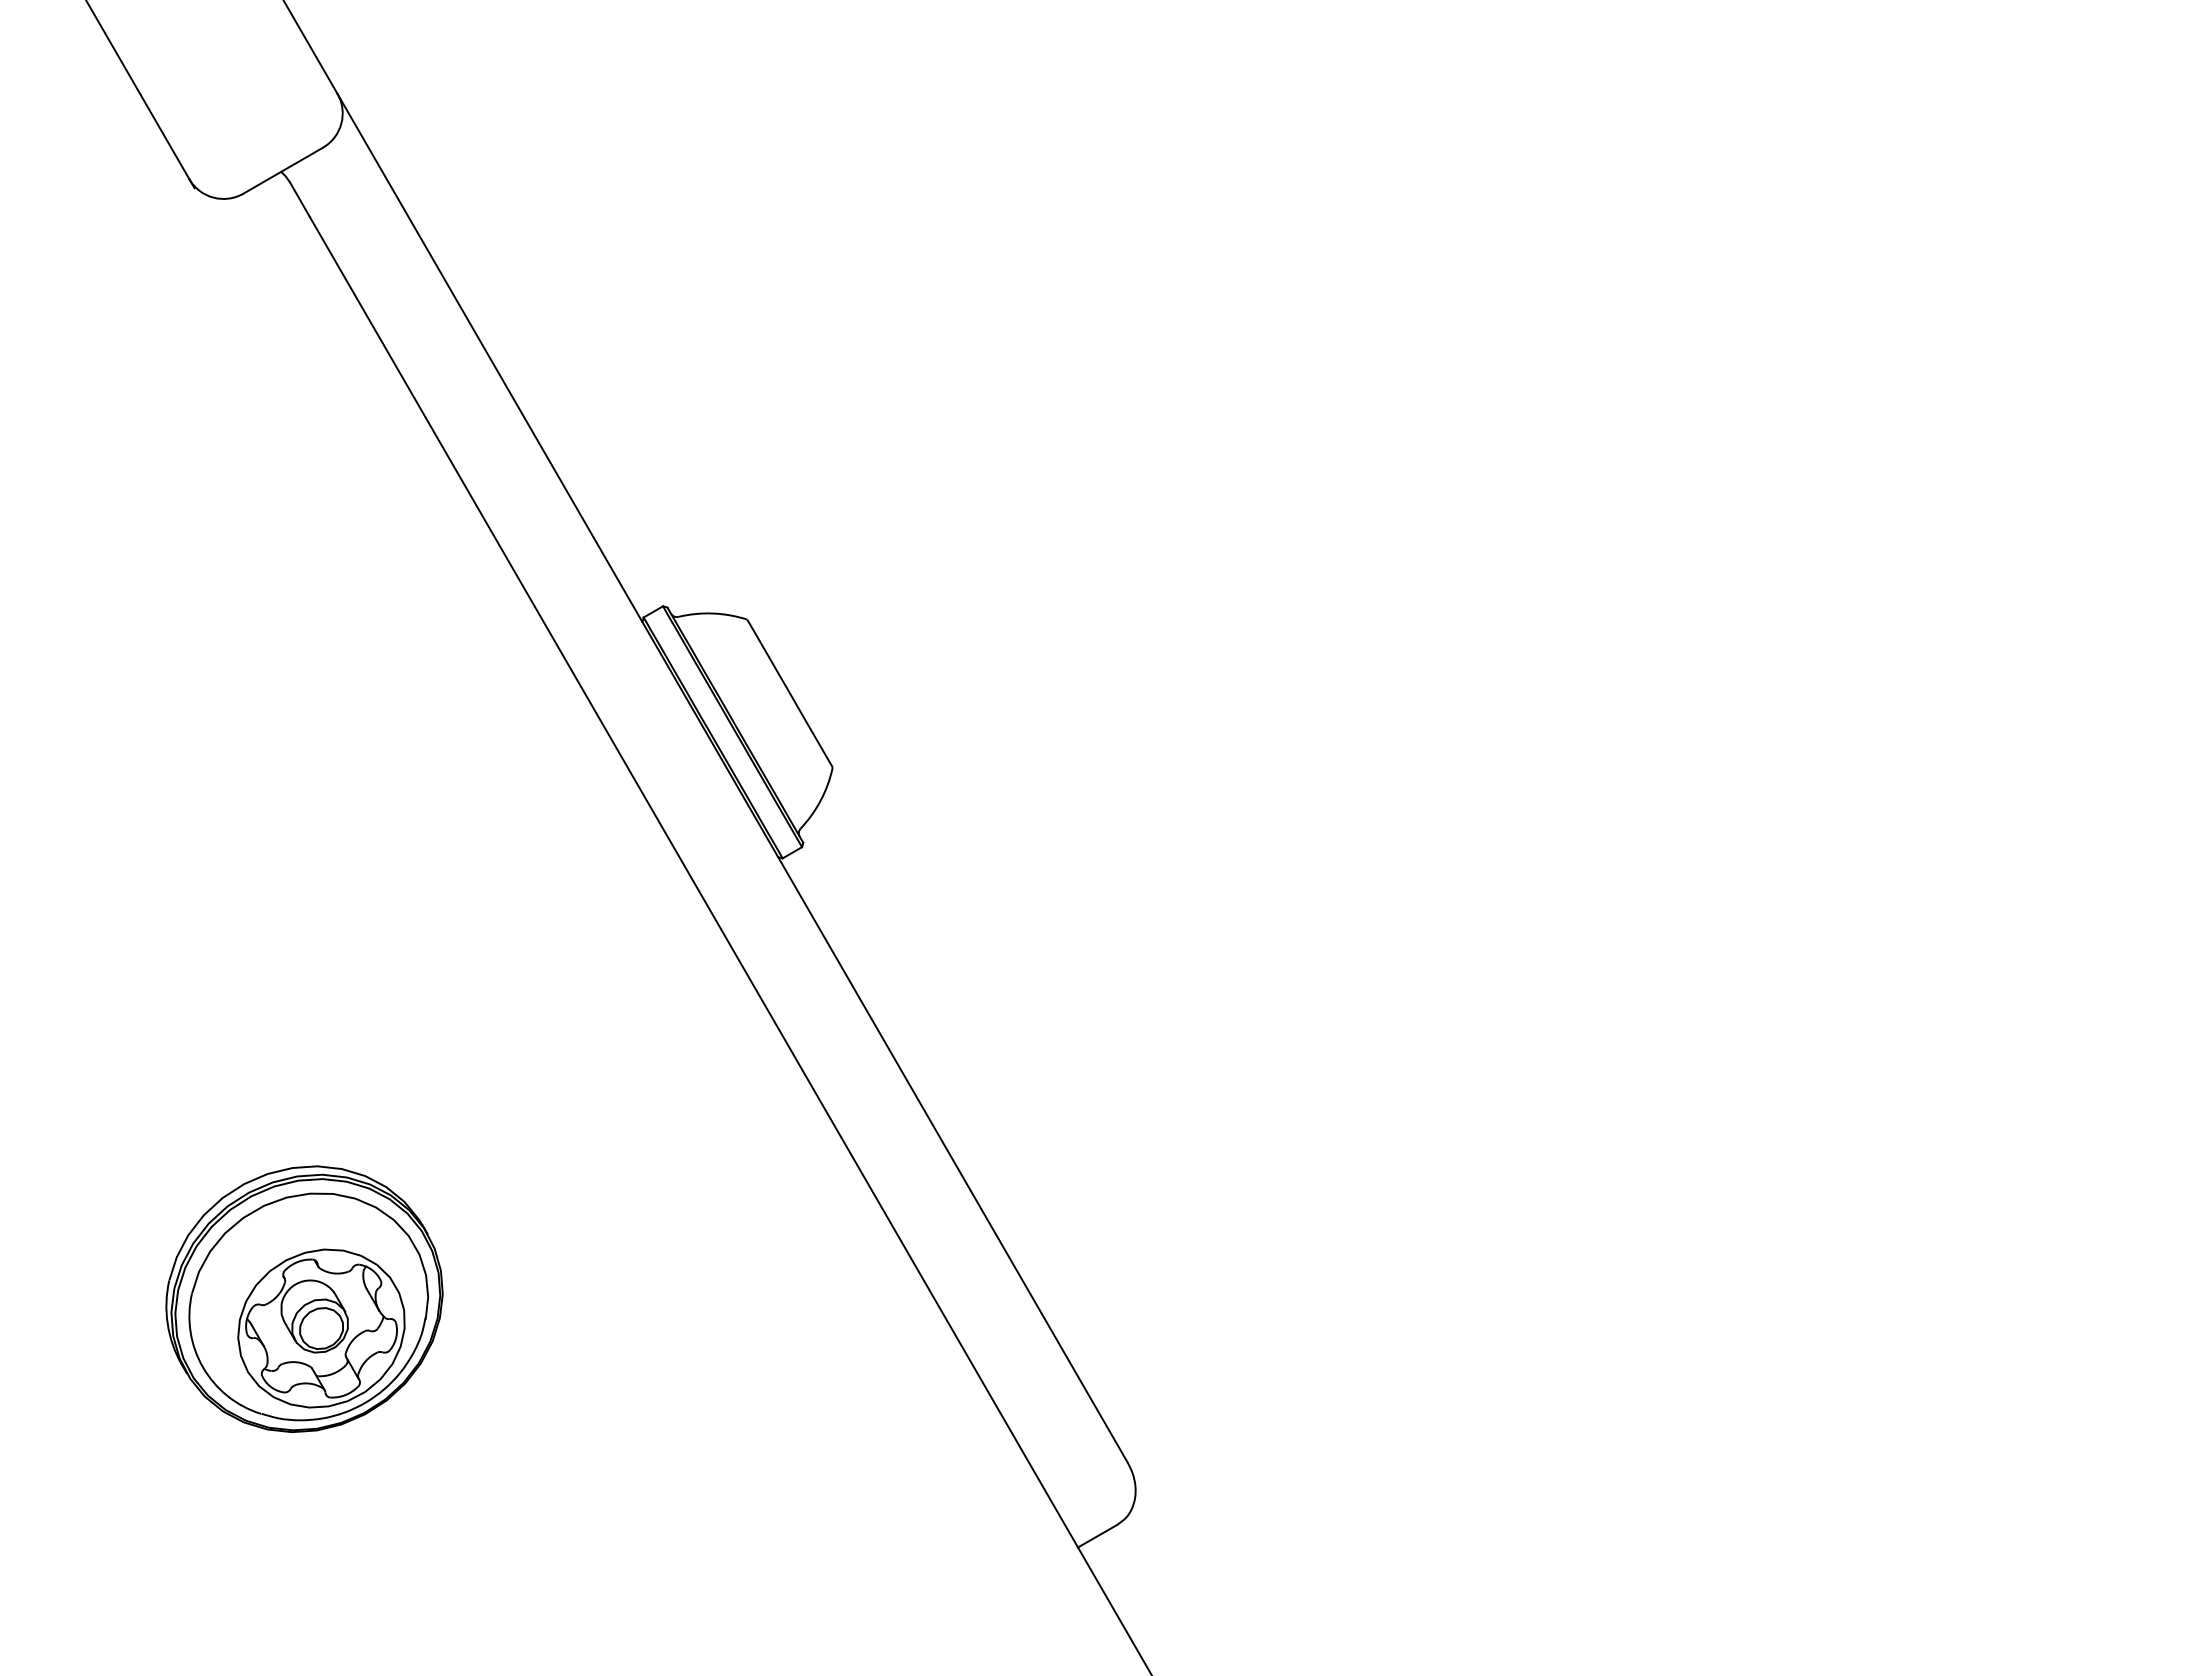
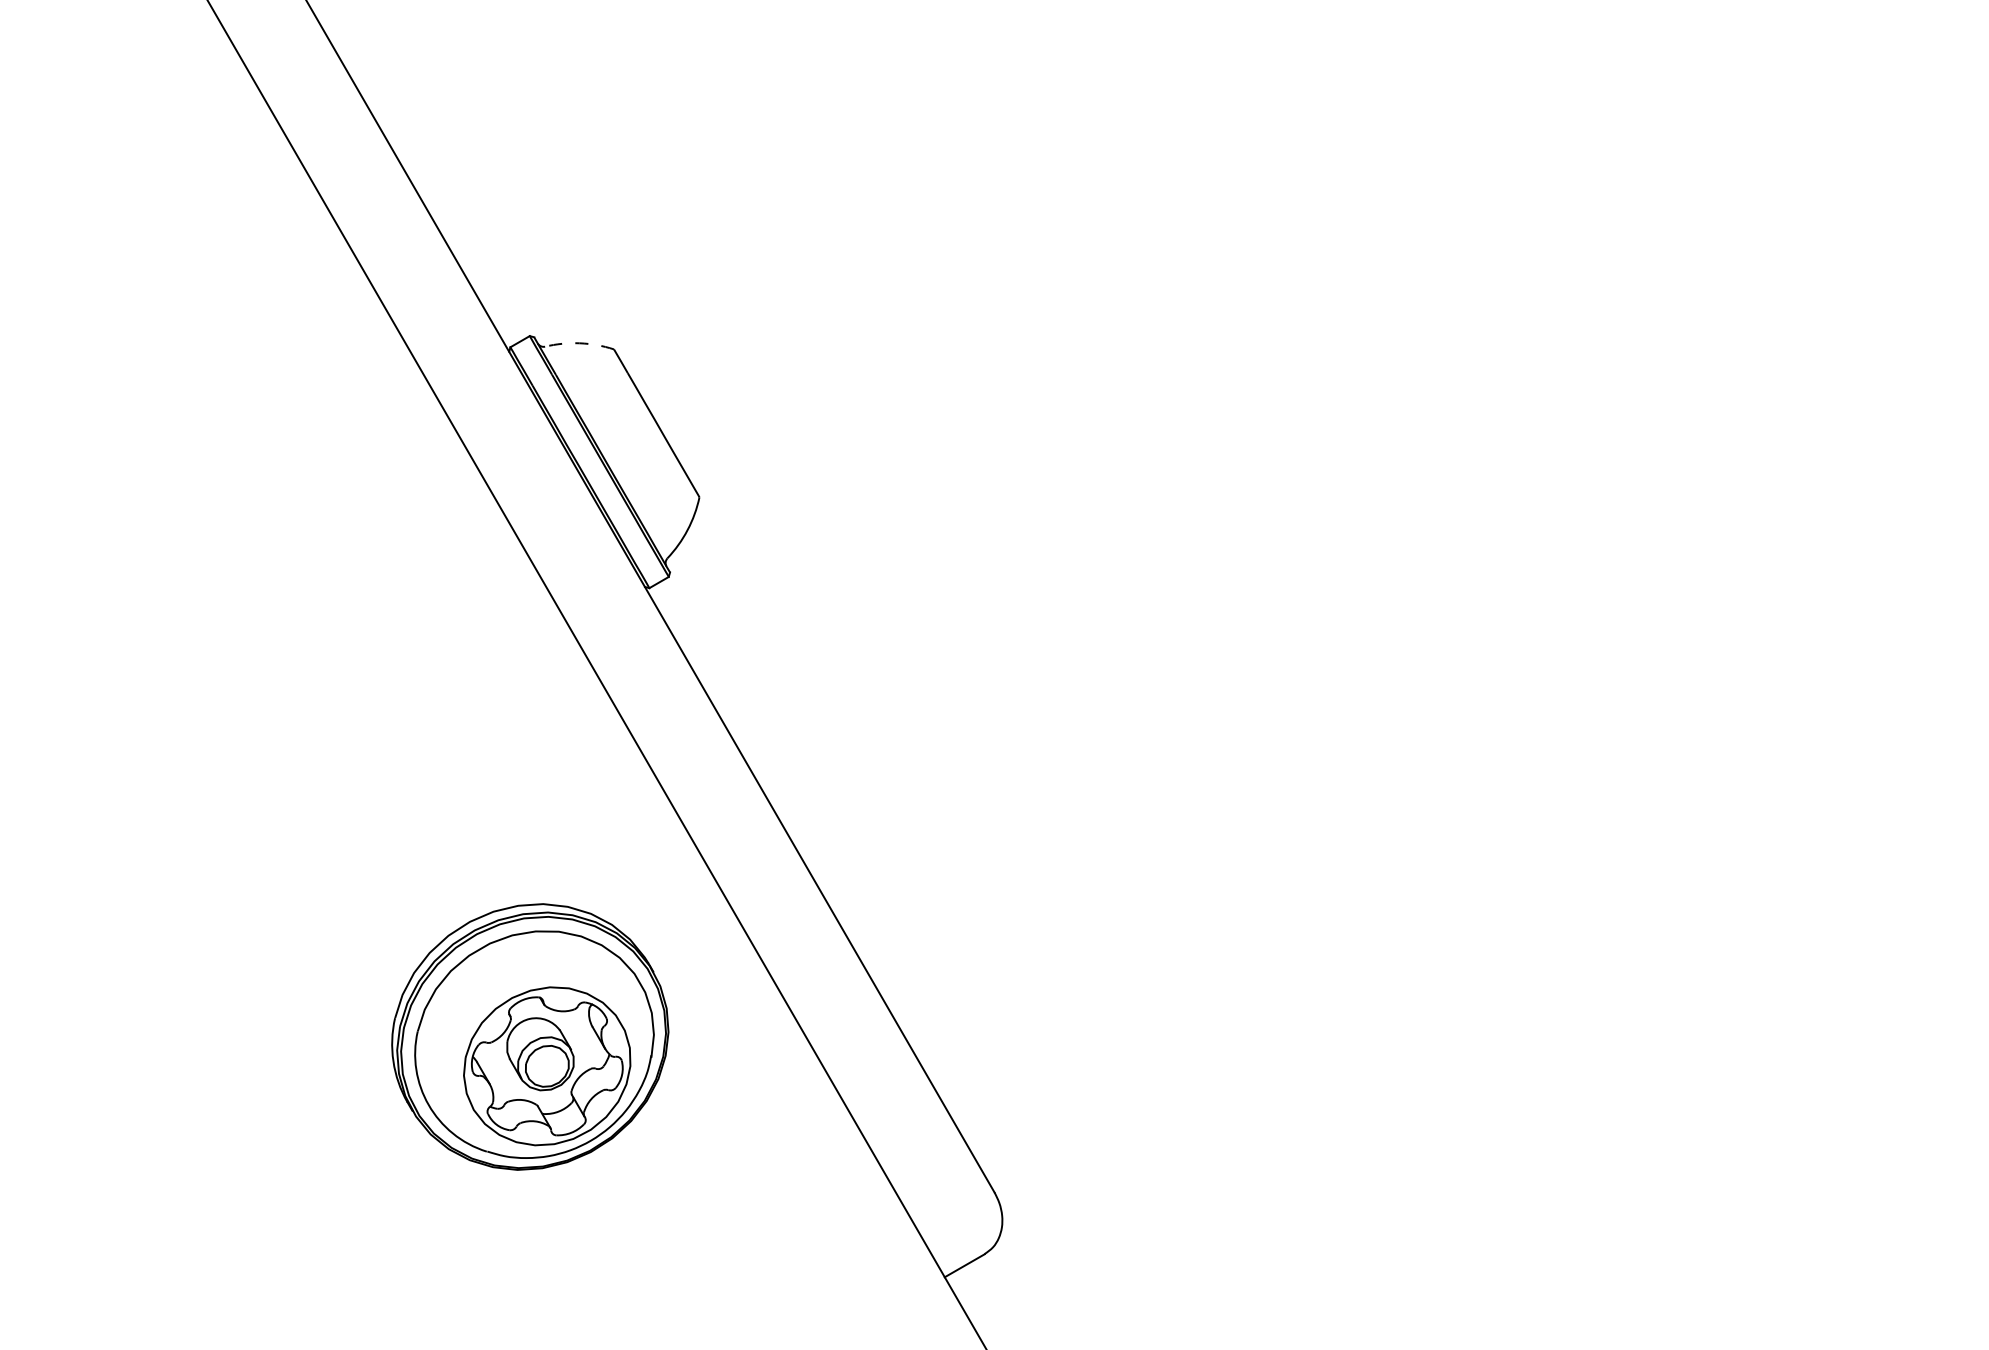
arc: (712, 613) -> (579, 343), solid -> dashed
part: (304, 1298) -> (530, 1036), moved

